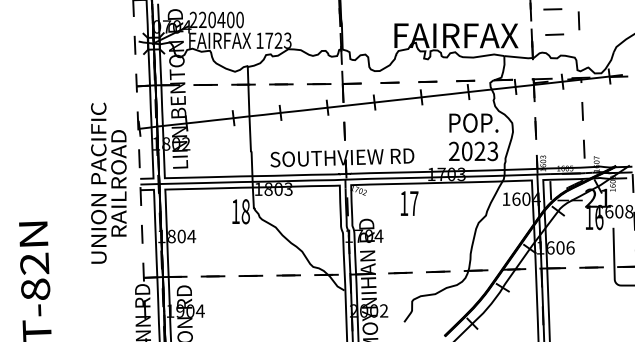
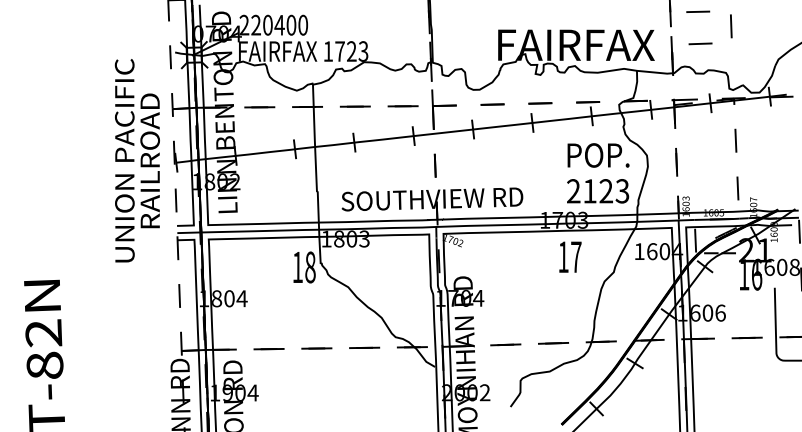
text: (467, 151) -> (590, 191), 2023 -> 2123
text: (108, 182) -> (137, 159), moved
text: (409, 203) -> (570, 257), moved

